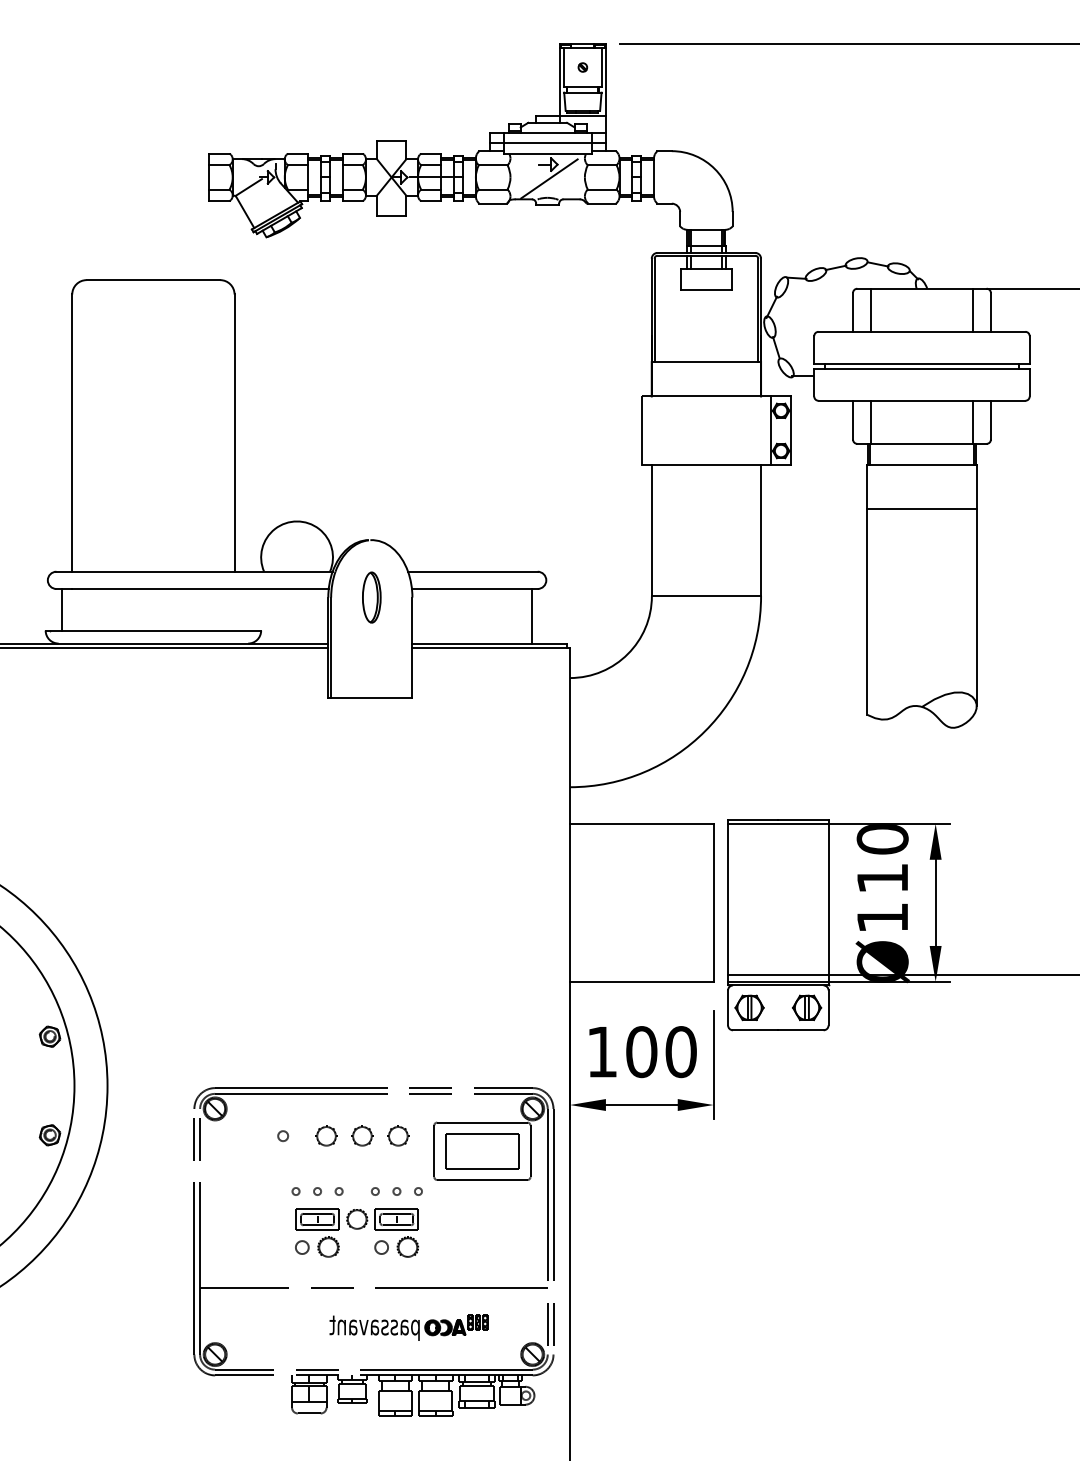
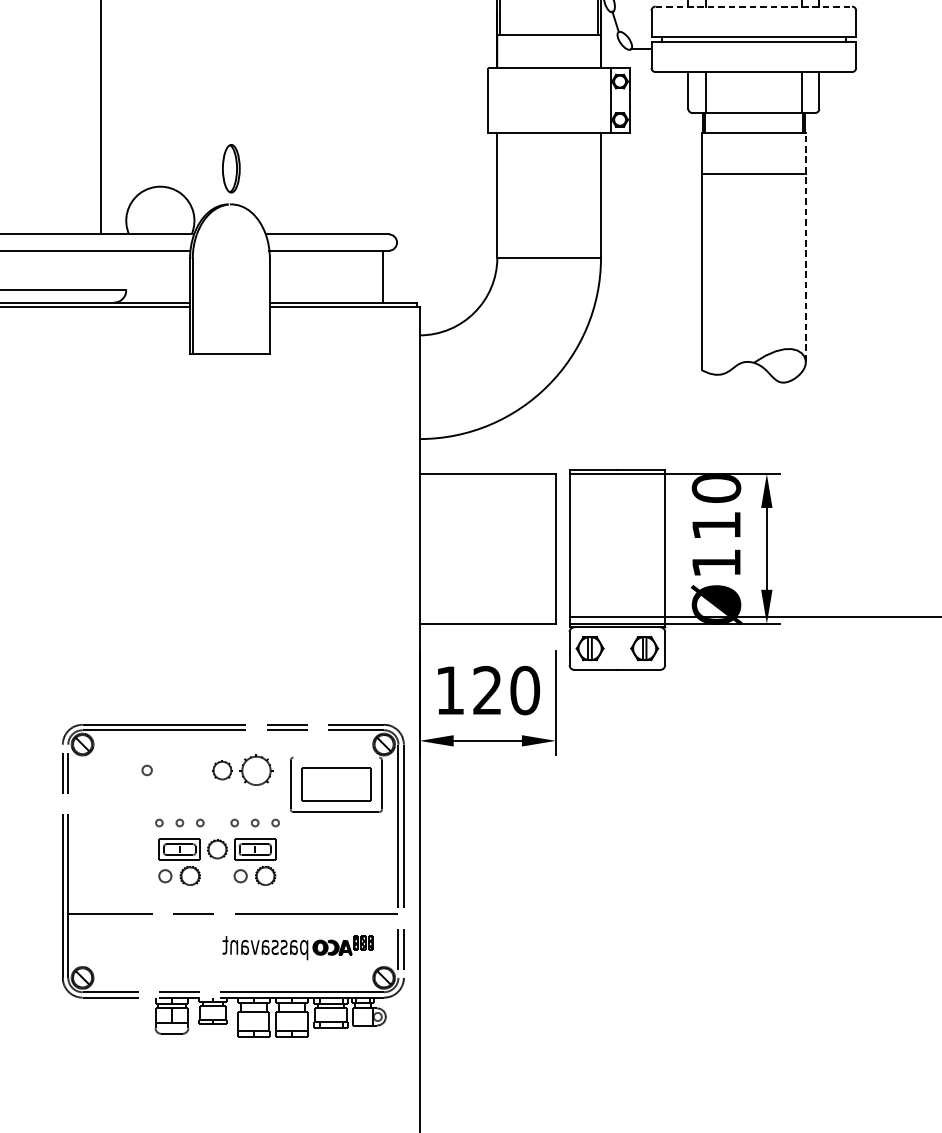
line: (922, 331) -> (754, 6), solid -> dashed
line: (976, 585) -> (805, 247), solid -> dashed
part: (371, 597) -> (231, 168), moved
text: (641, 1052) -> (487, 690), 100 -> 120
line: (482, 1122) -> (336, 757), removed
part: (326, 1135) -> (188, 769), removed
part: (398, 1135) -> (256, 769), size x1.6
part: (408, 1327) -> (297, 947), moved

